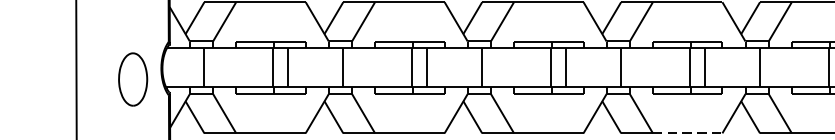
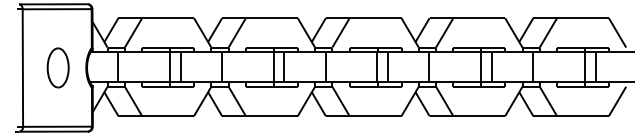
part: (132, 78) -> (57, 67), moved
line: (687, 133) -> (479, 116), dashed -> solid

